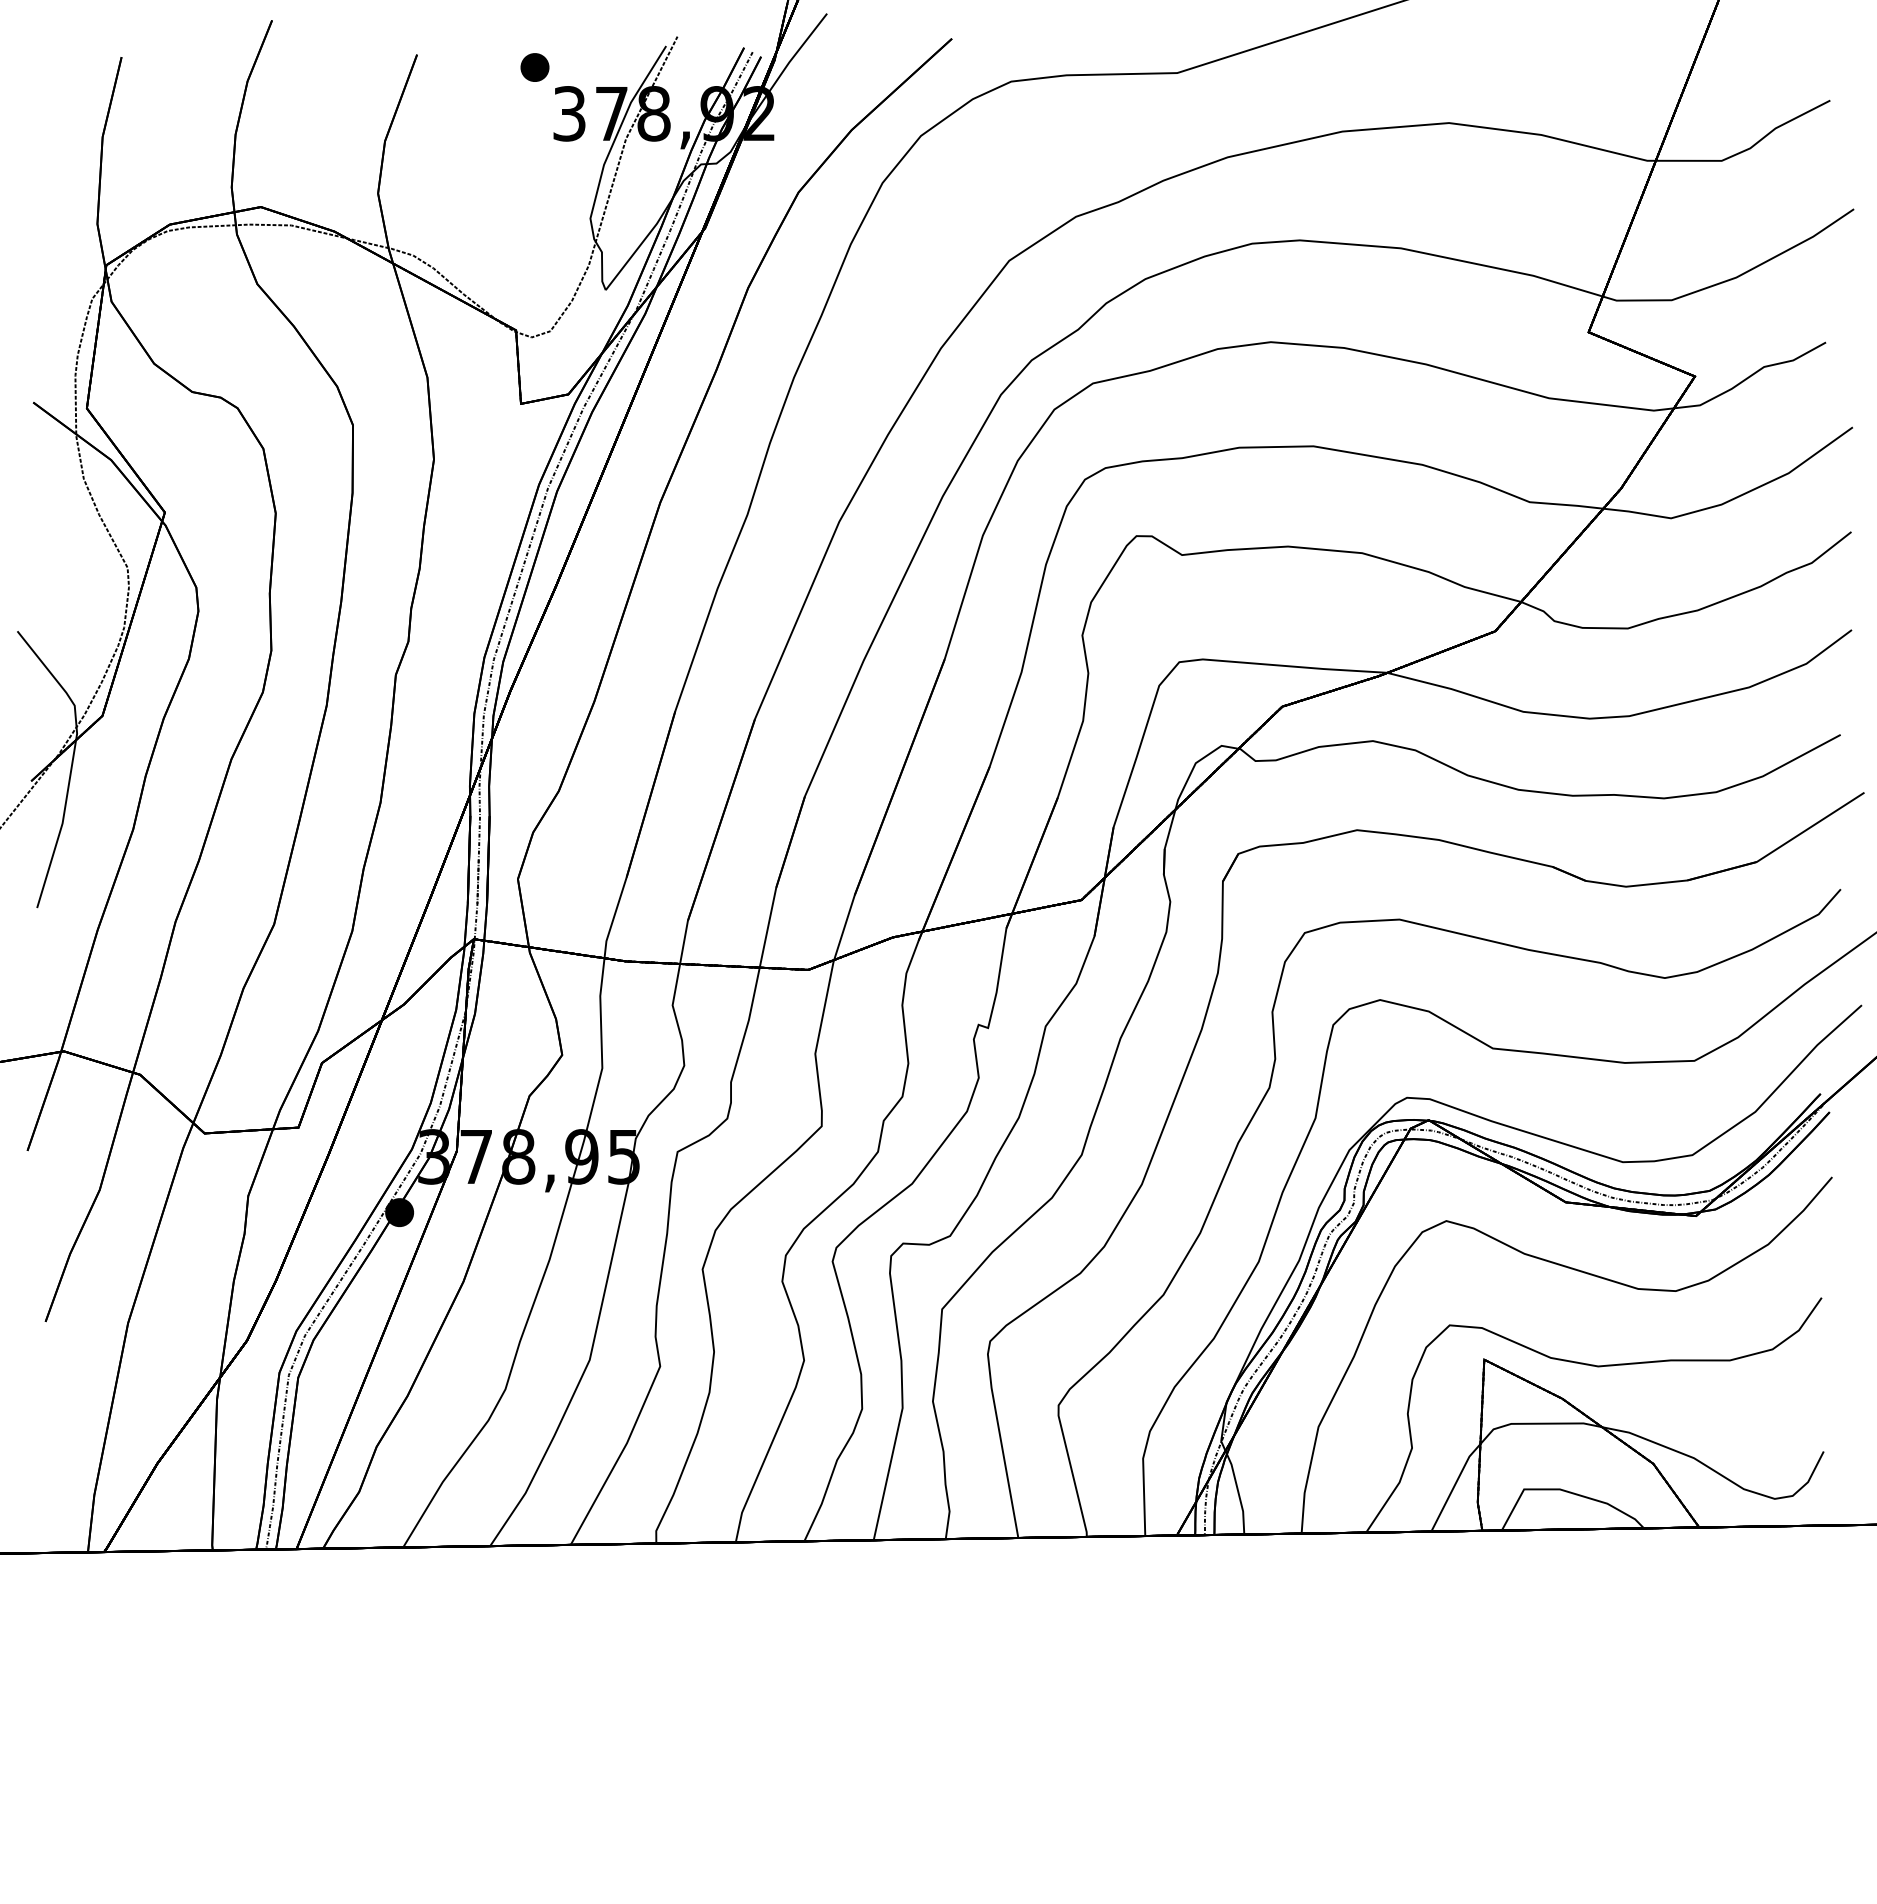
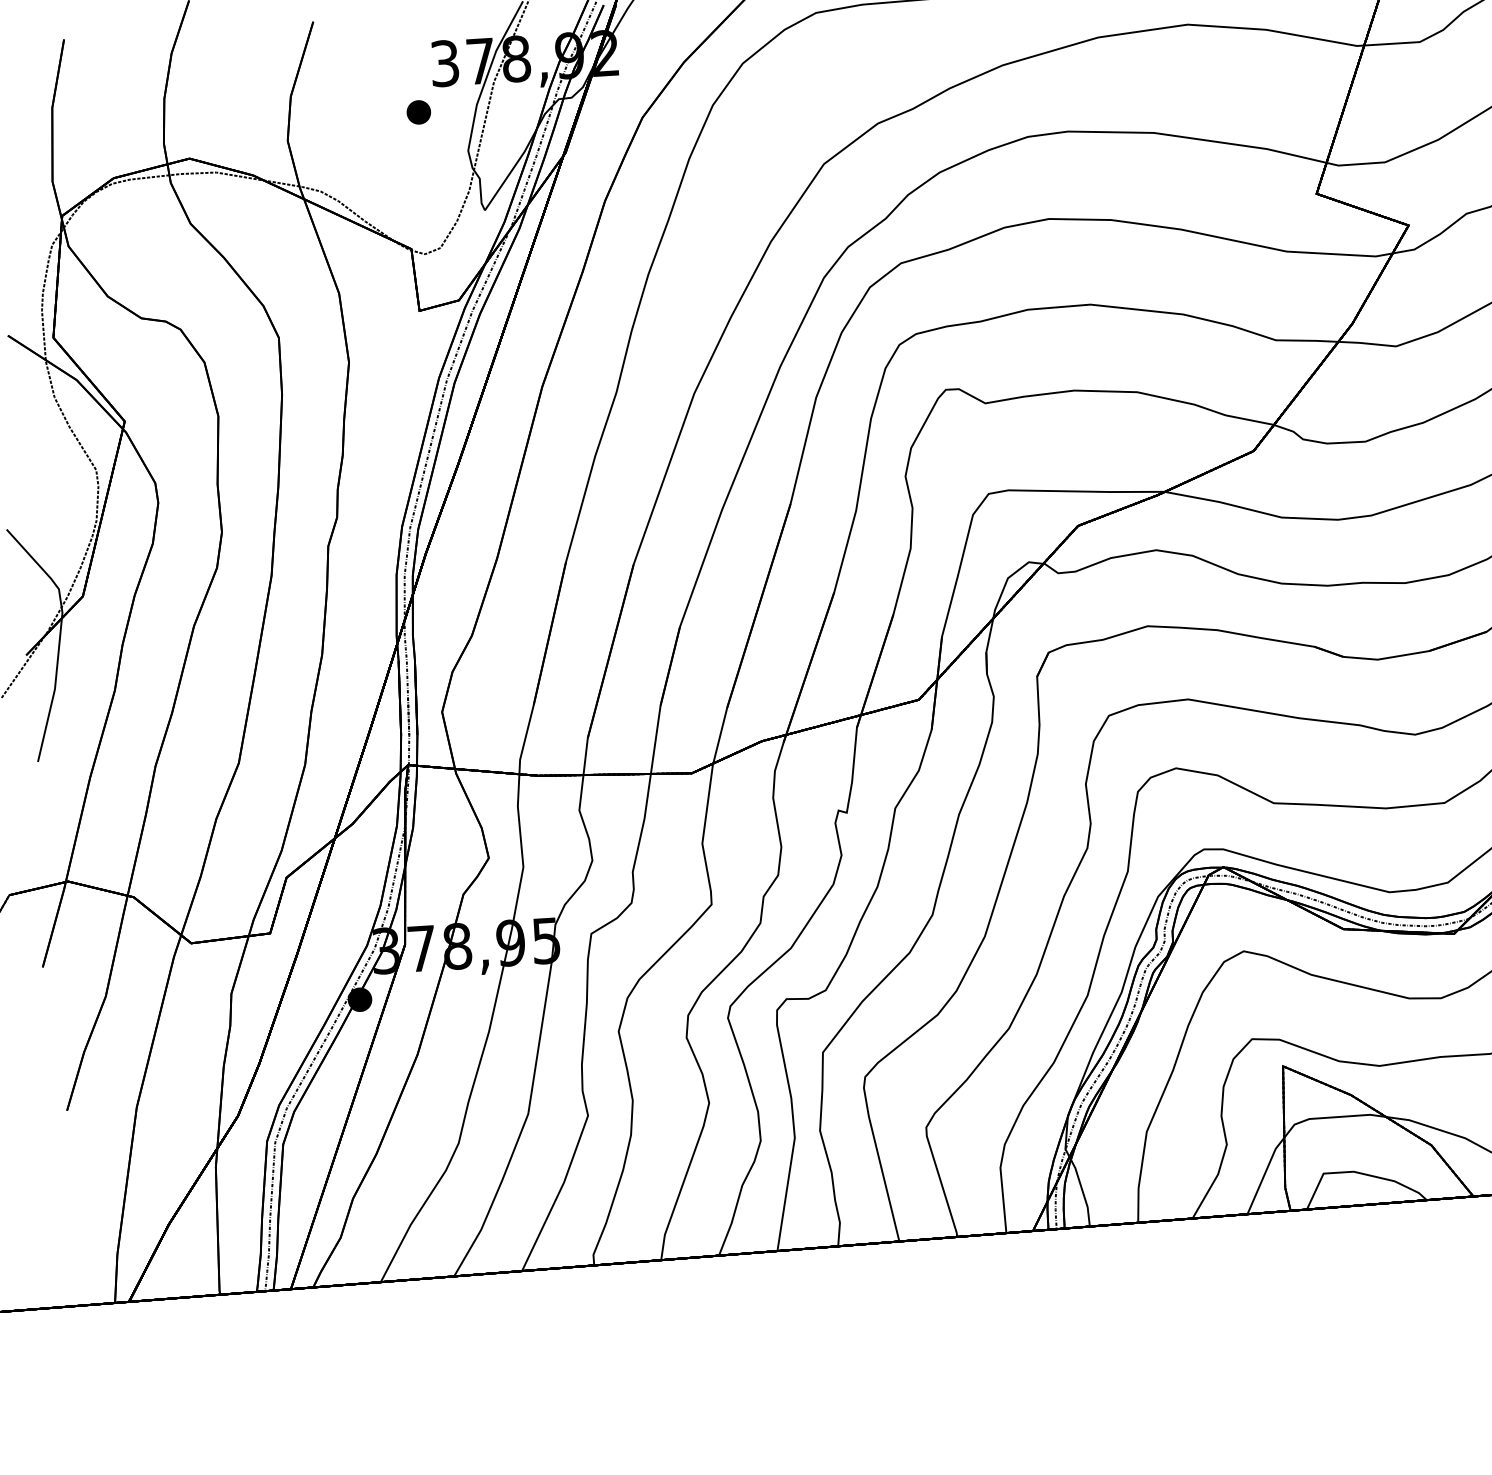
part: (534, 67) -> (418, 112), moved

